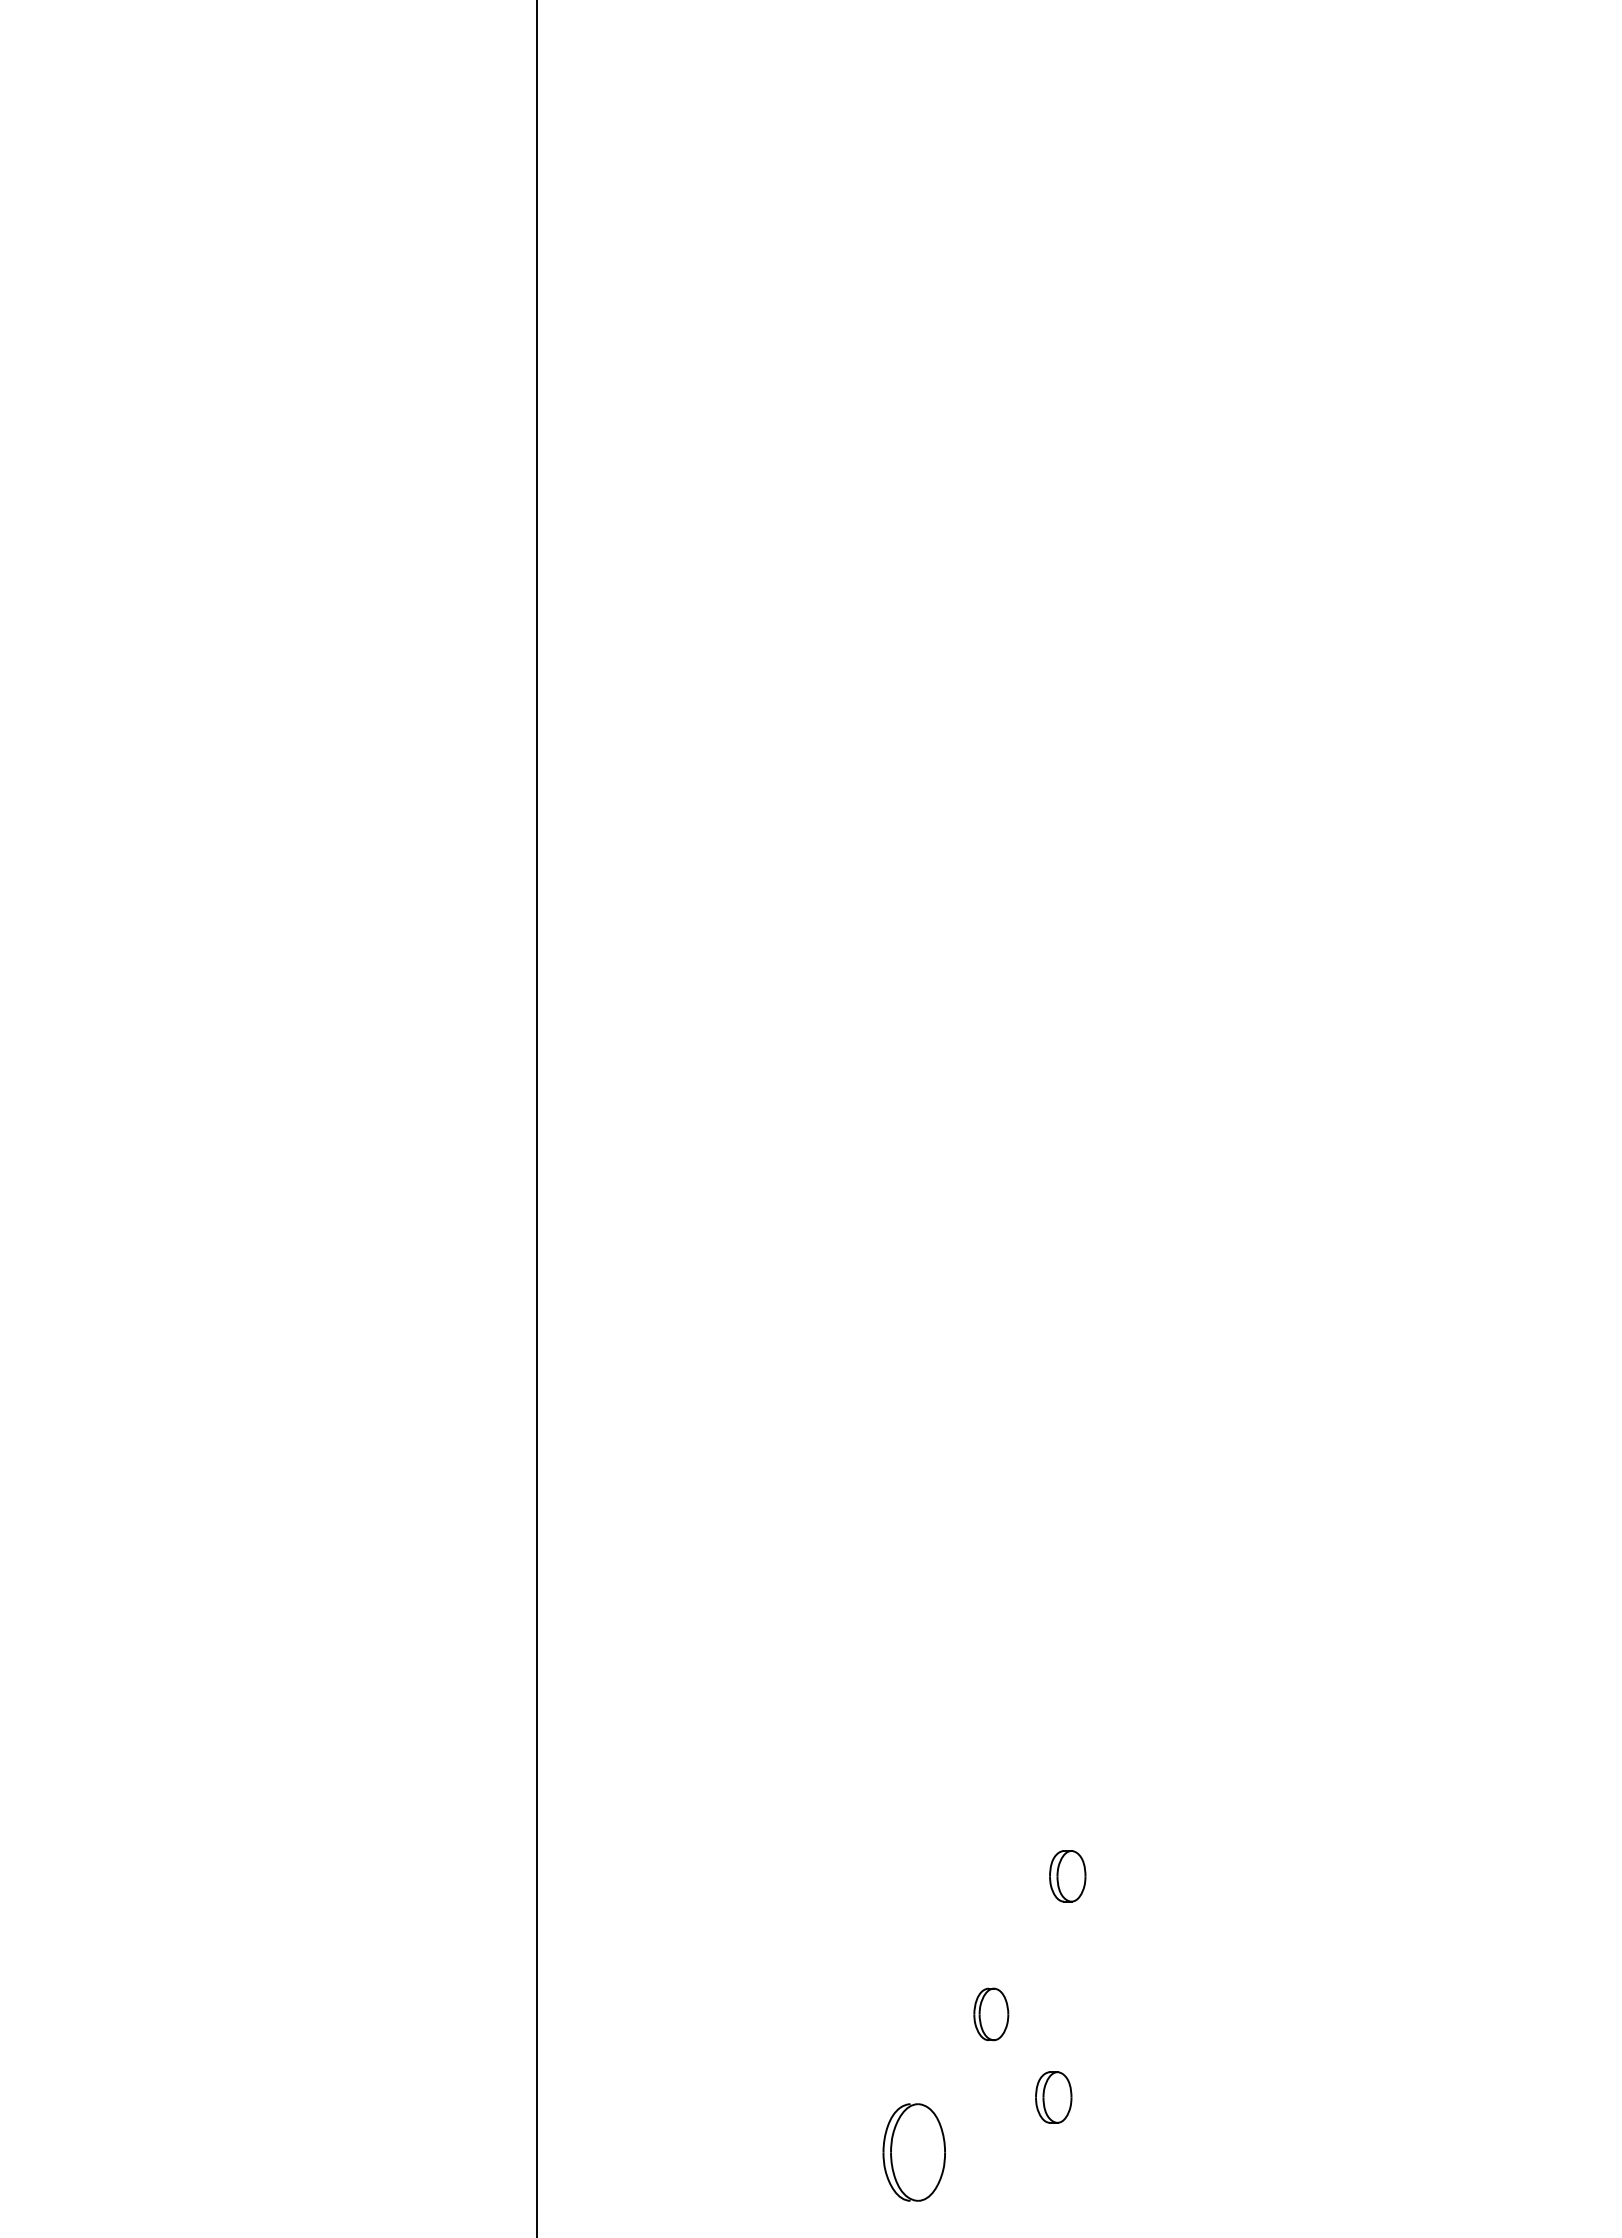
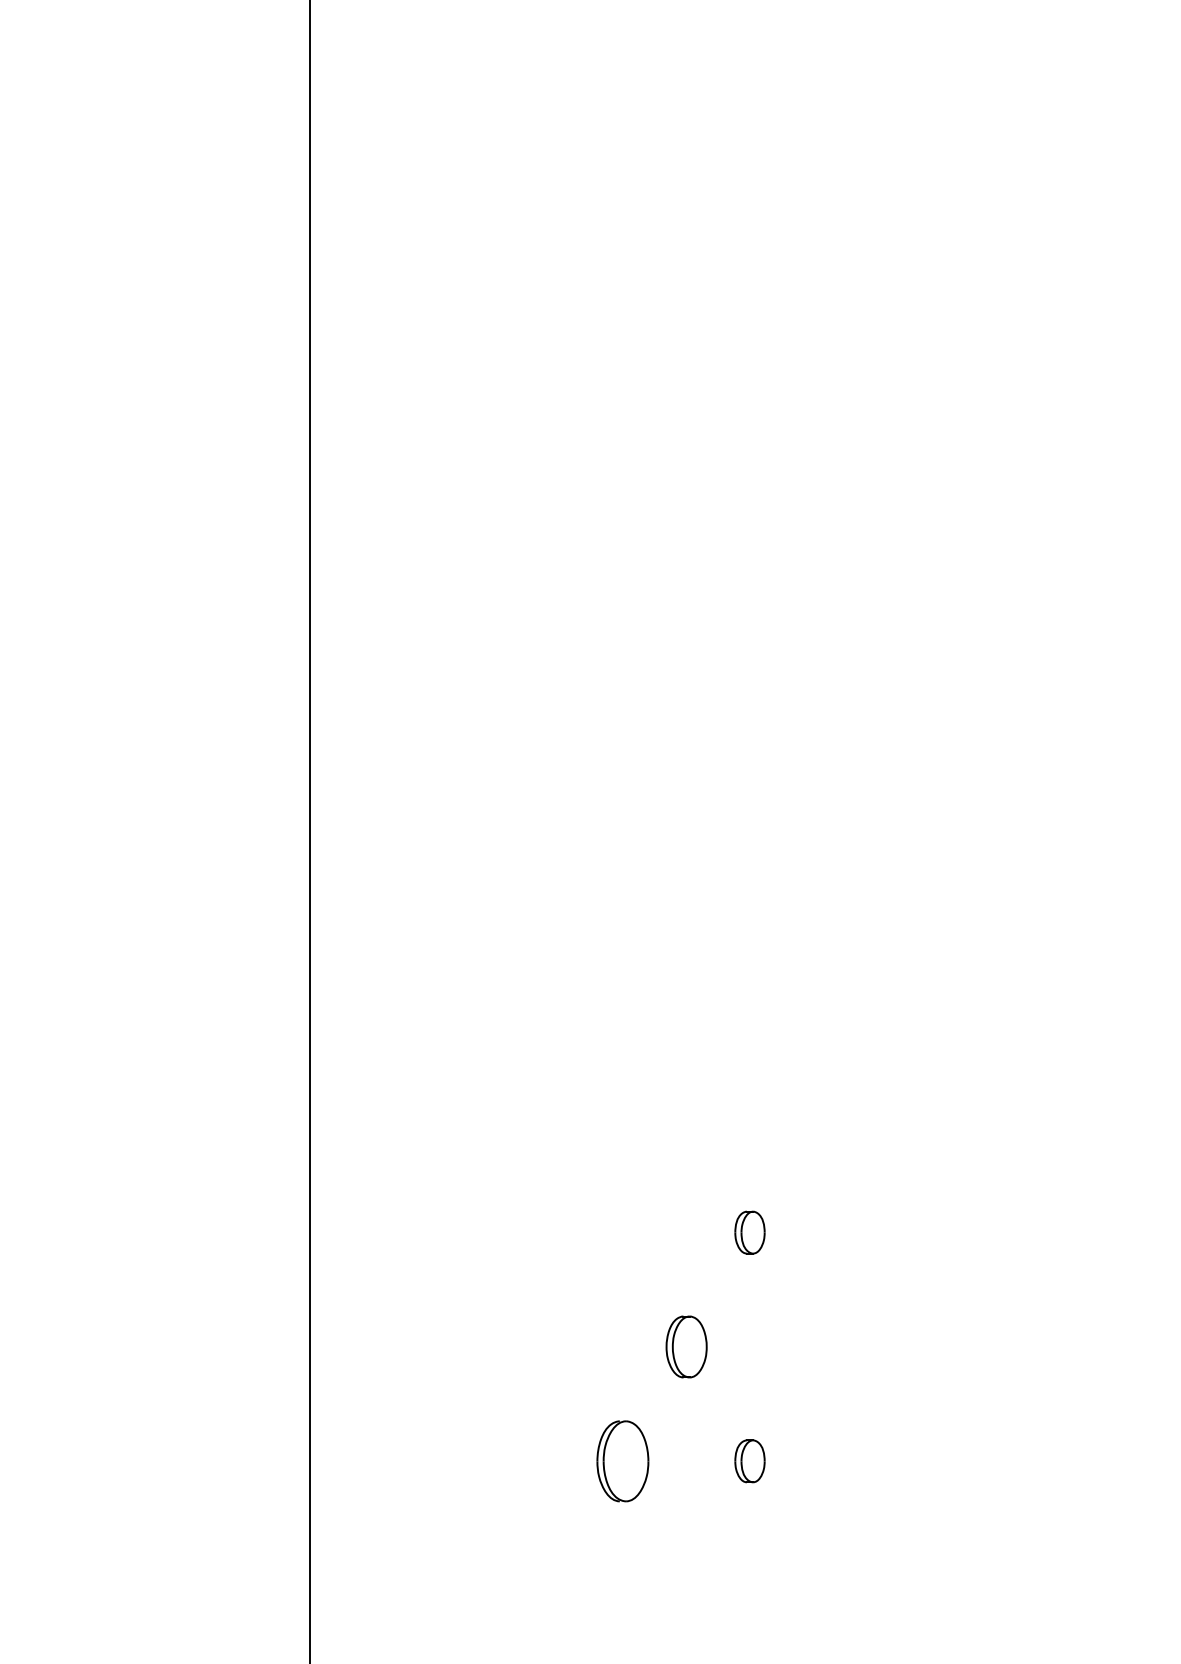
part: (991, 2014) -> (686, 1347), size x1.43
part: (1053, 2097) -> (749, 1461), moved

